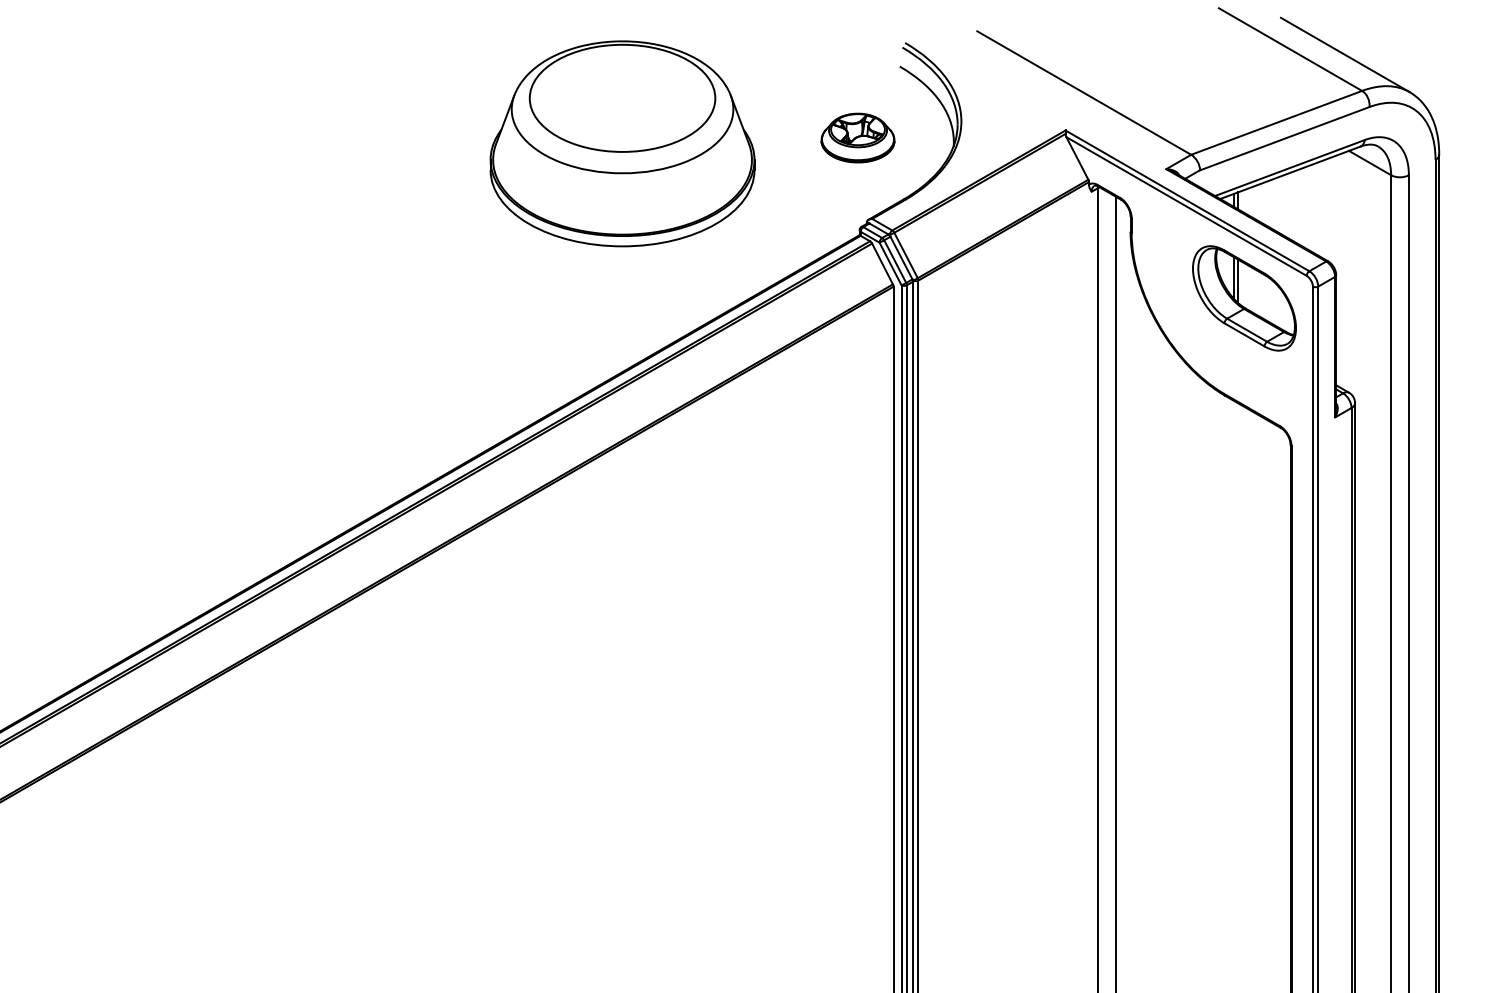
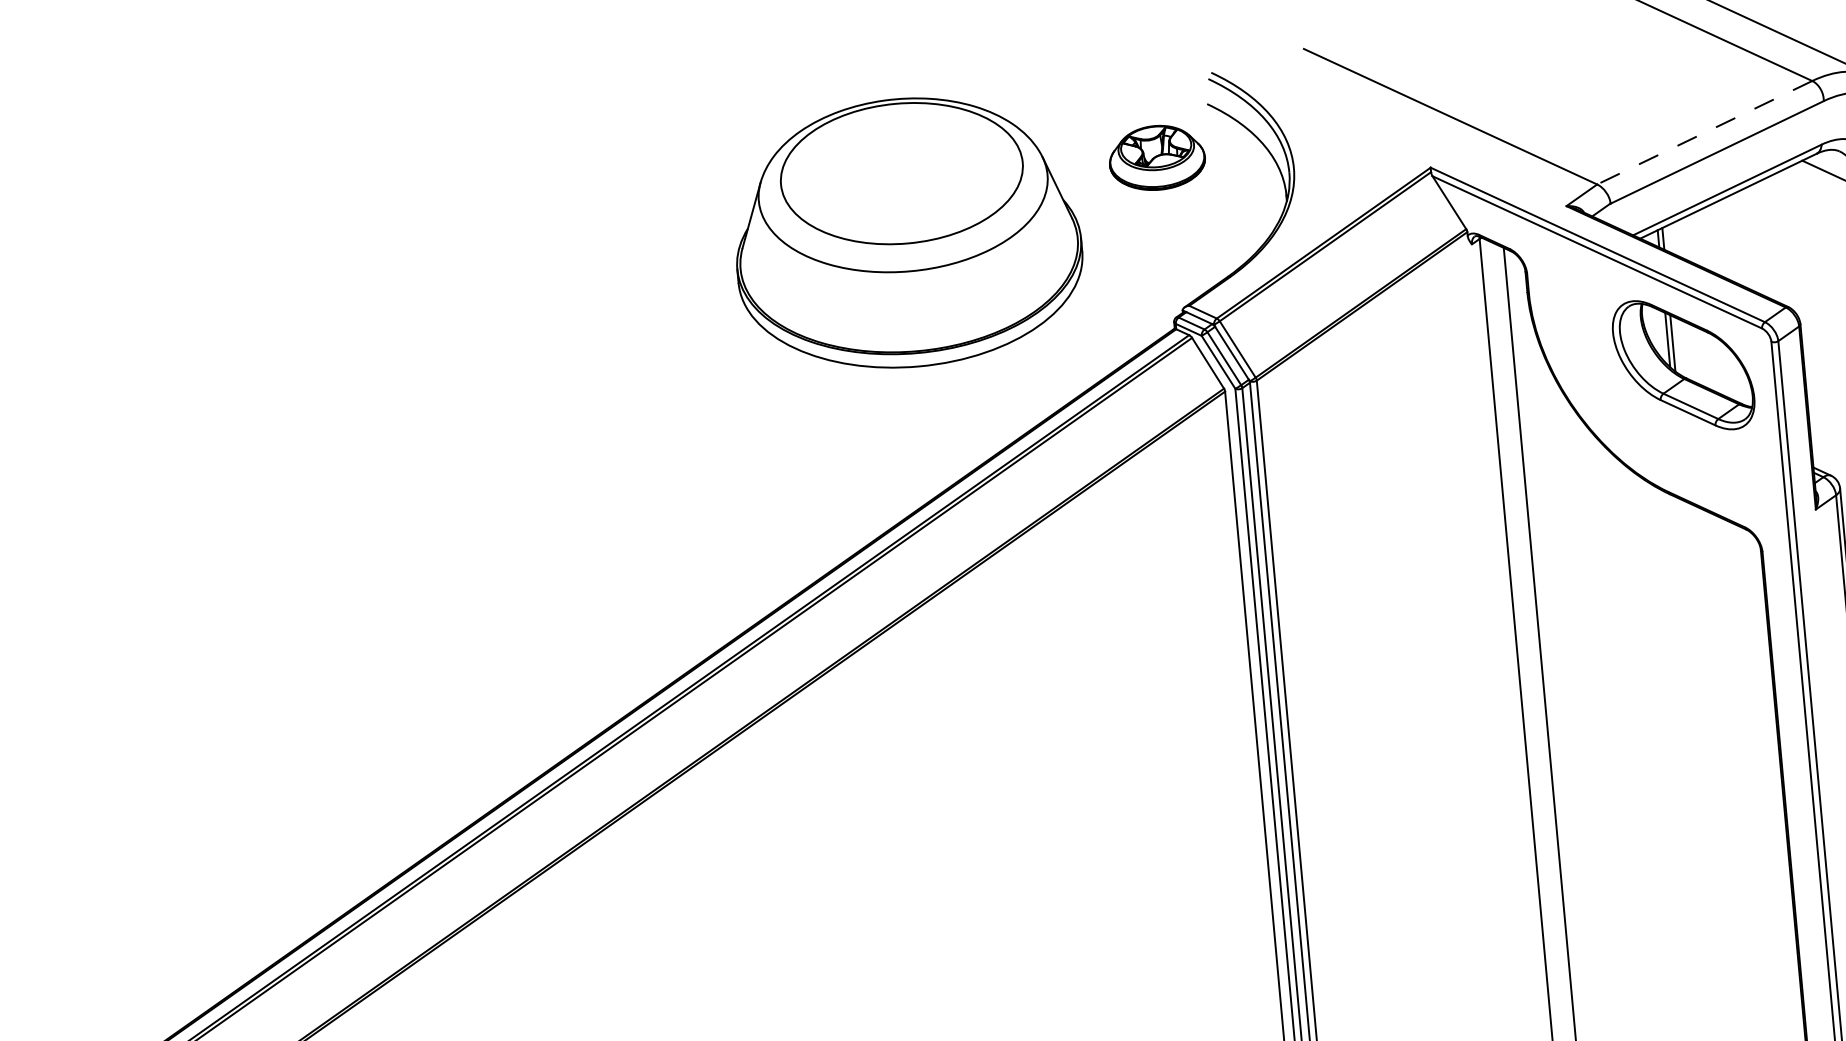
line: (1276, 123) -> (1704, 133), solid -> dashed
part: (857, 137) -> (1156, 157), moved
part: (622, 143) -> (907, 232), moved

